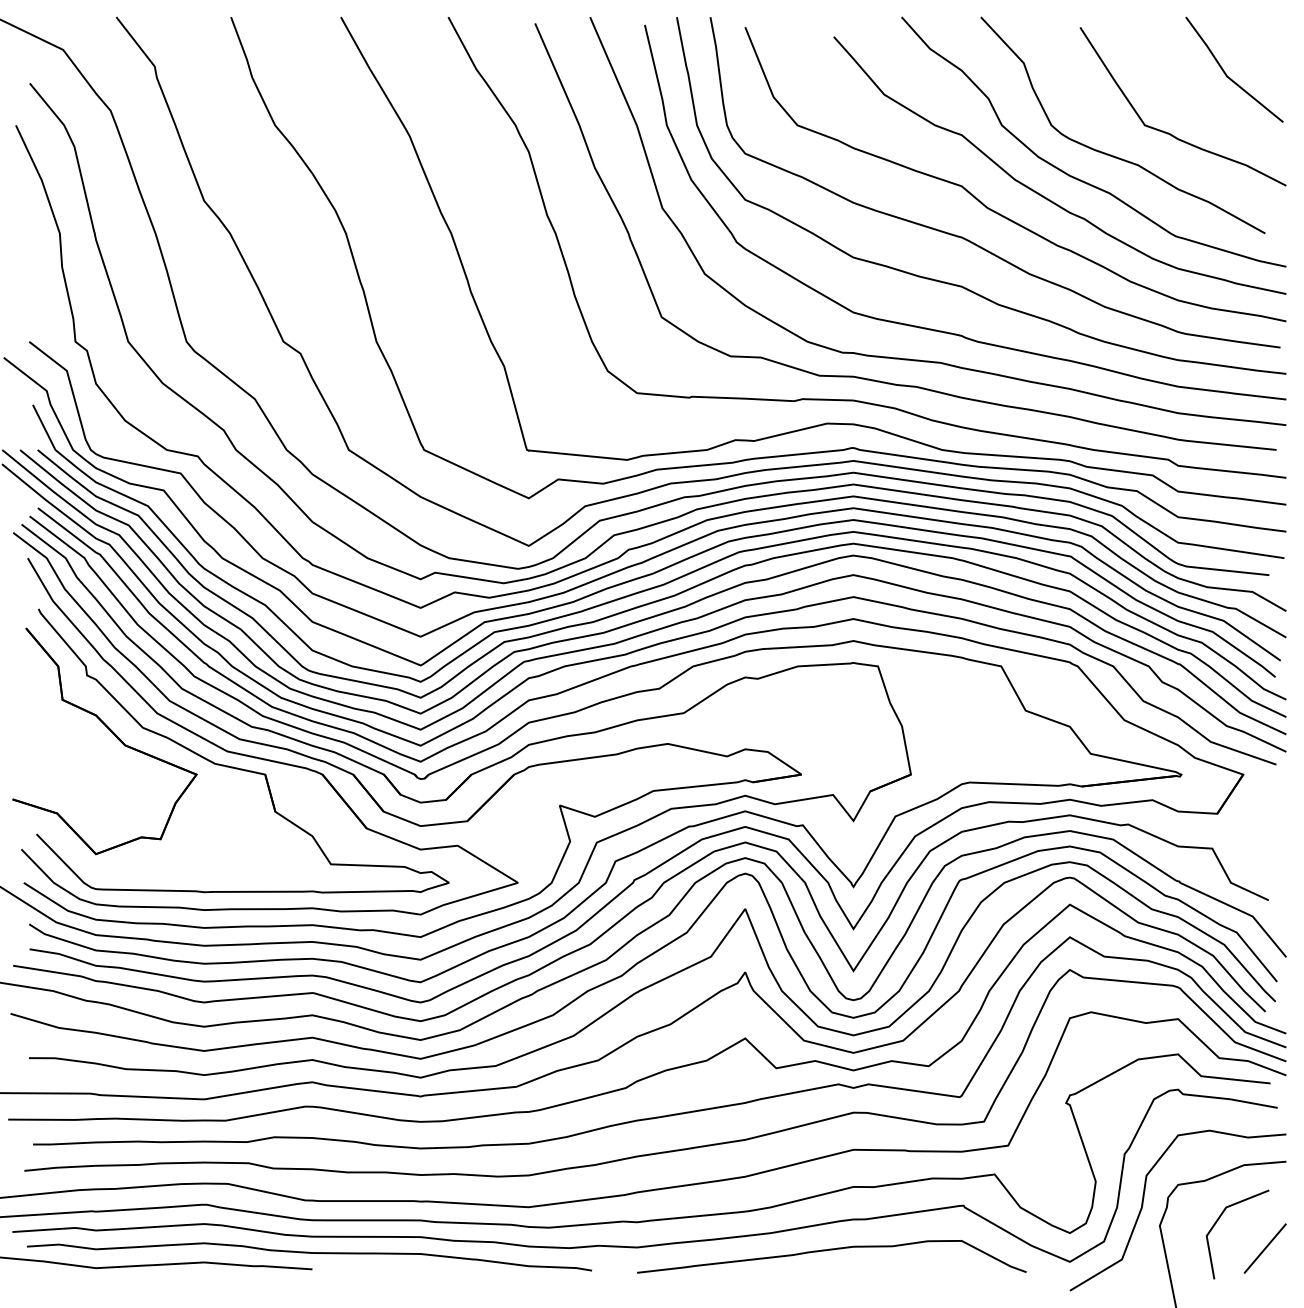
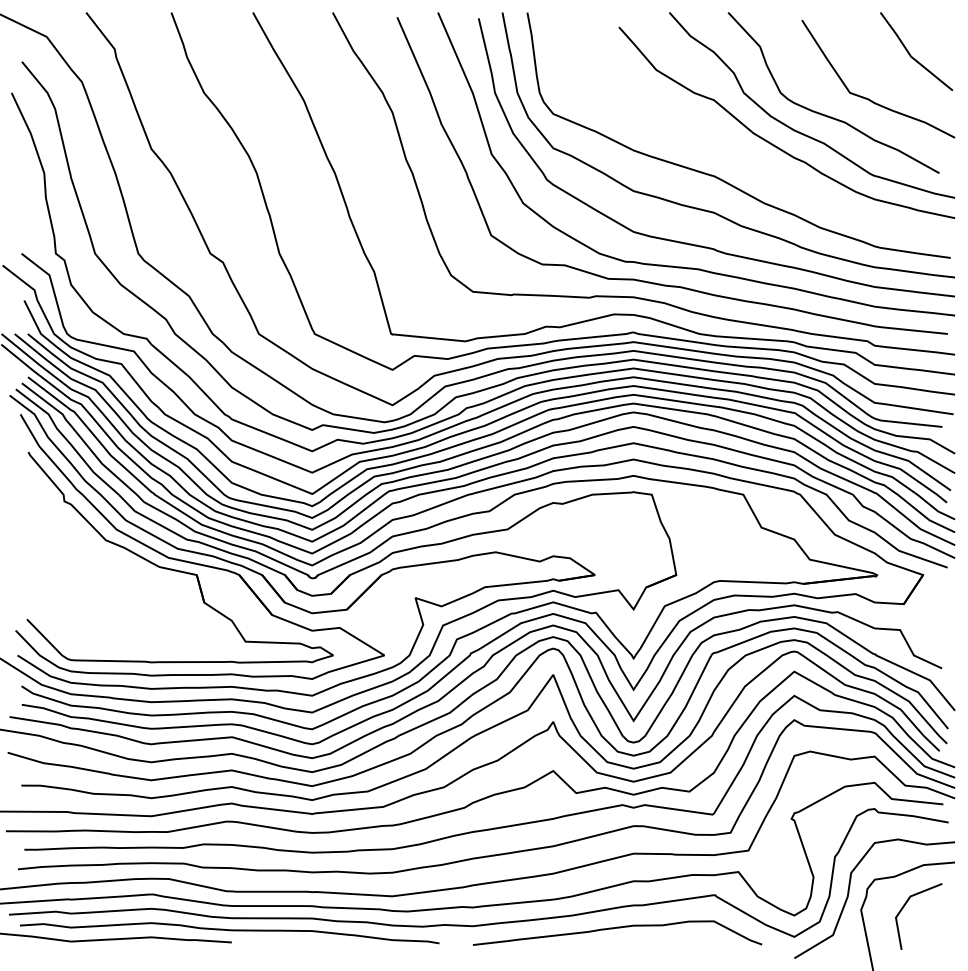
curve: (996, 211) -> (739, 156), removed
part: (112, 733) -> (83, 544), removed
line: (1264, 1248) -> (938, 926), removed

